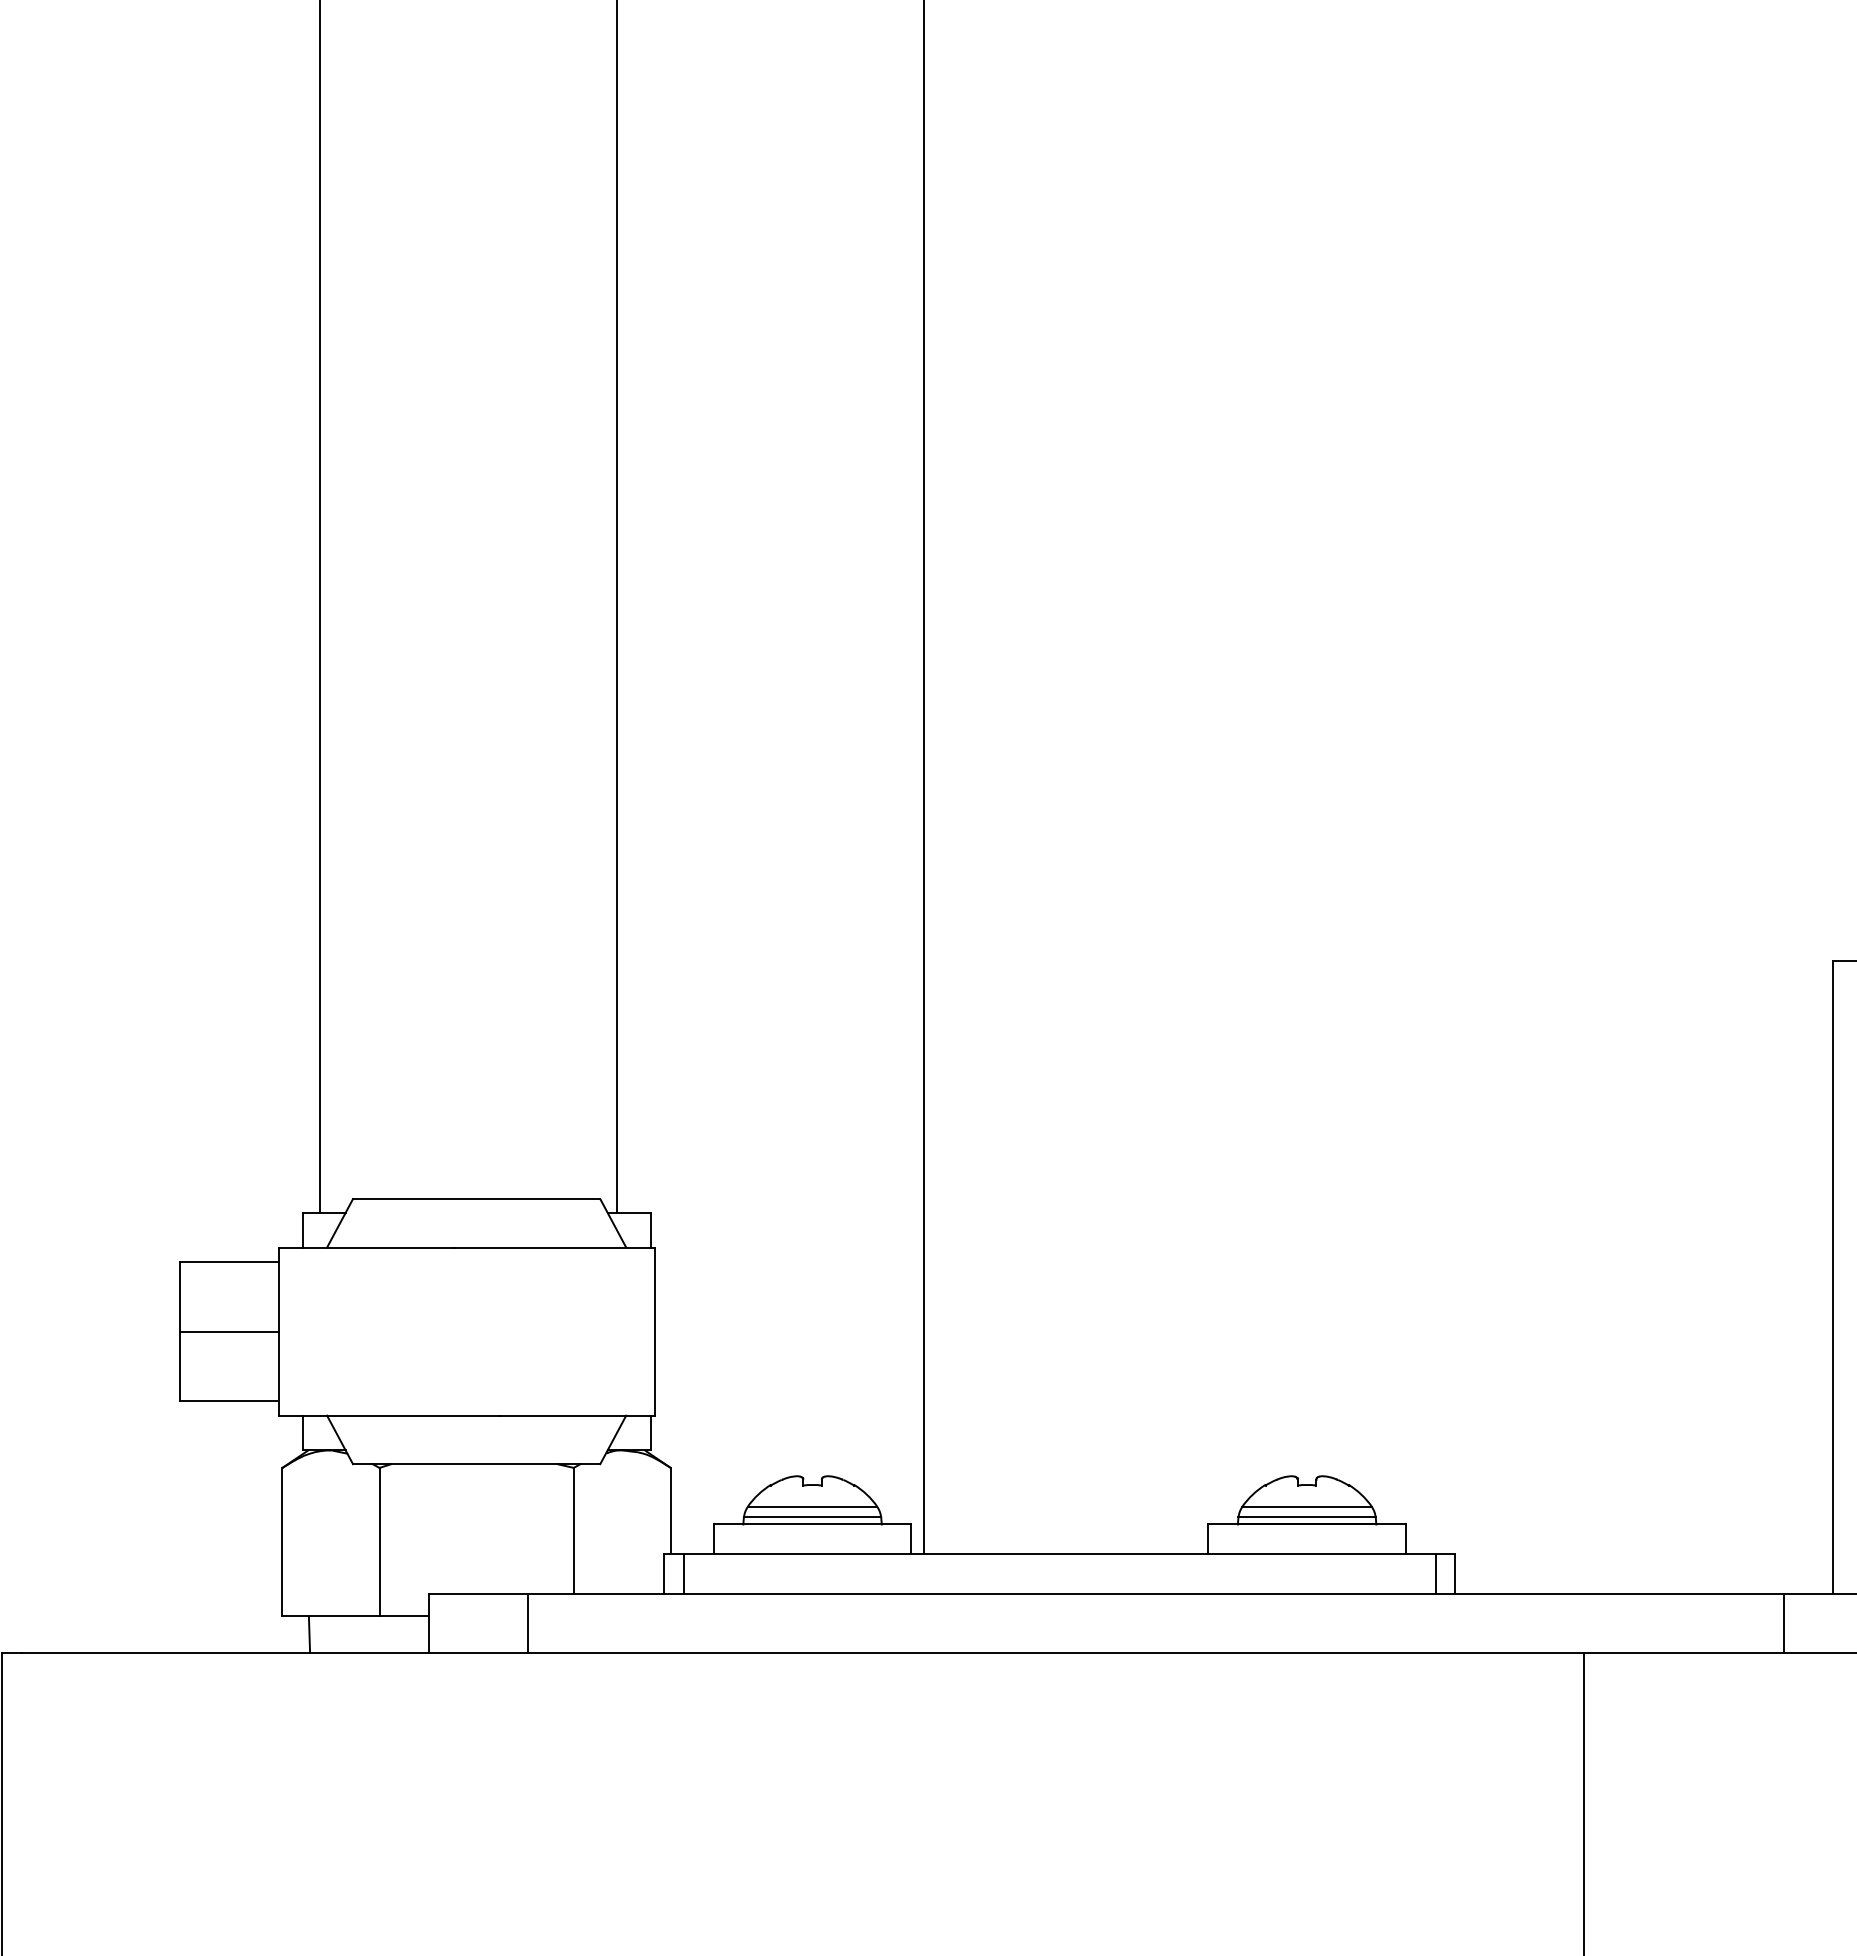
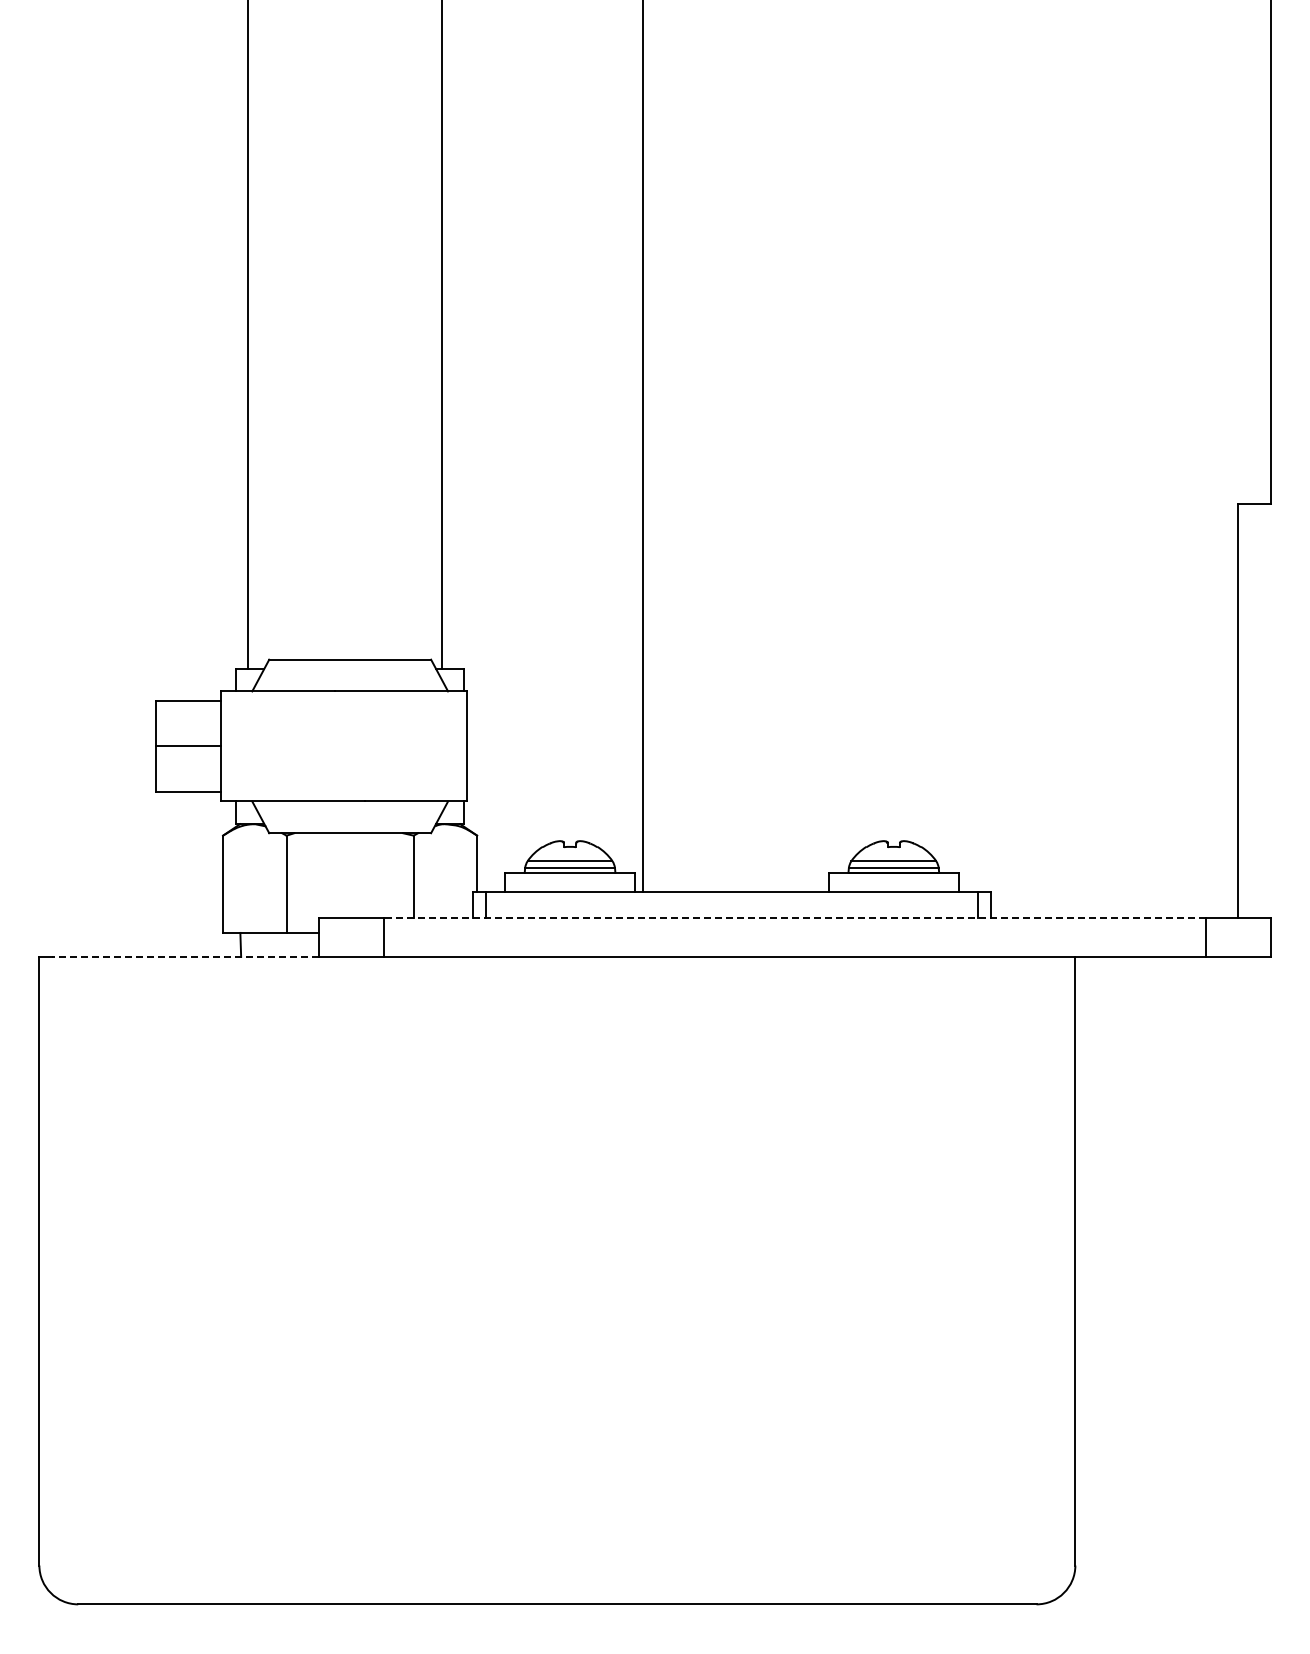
line: (1155, 1594) -> (794, 918), solid -> dashed
line: (225, 1652) -> (185, 956), solid -> dashed

